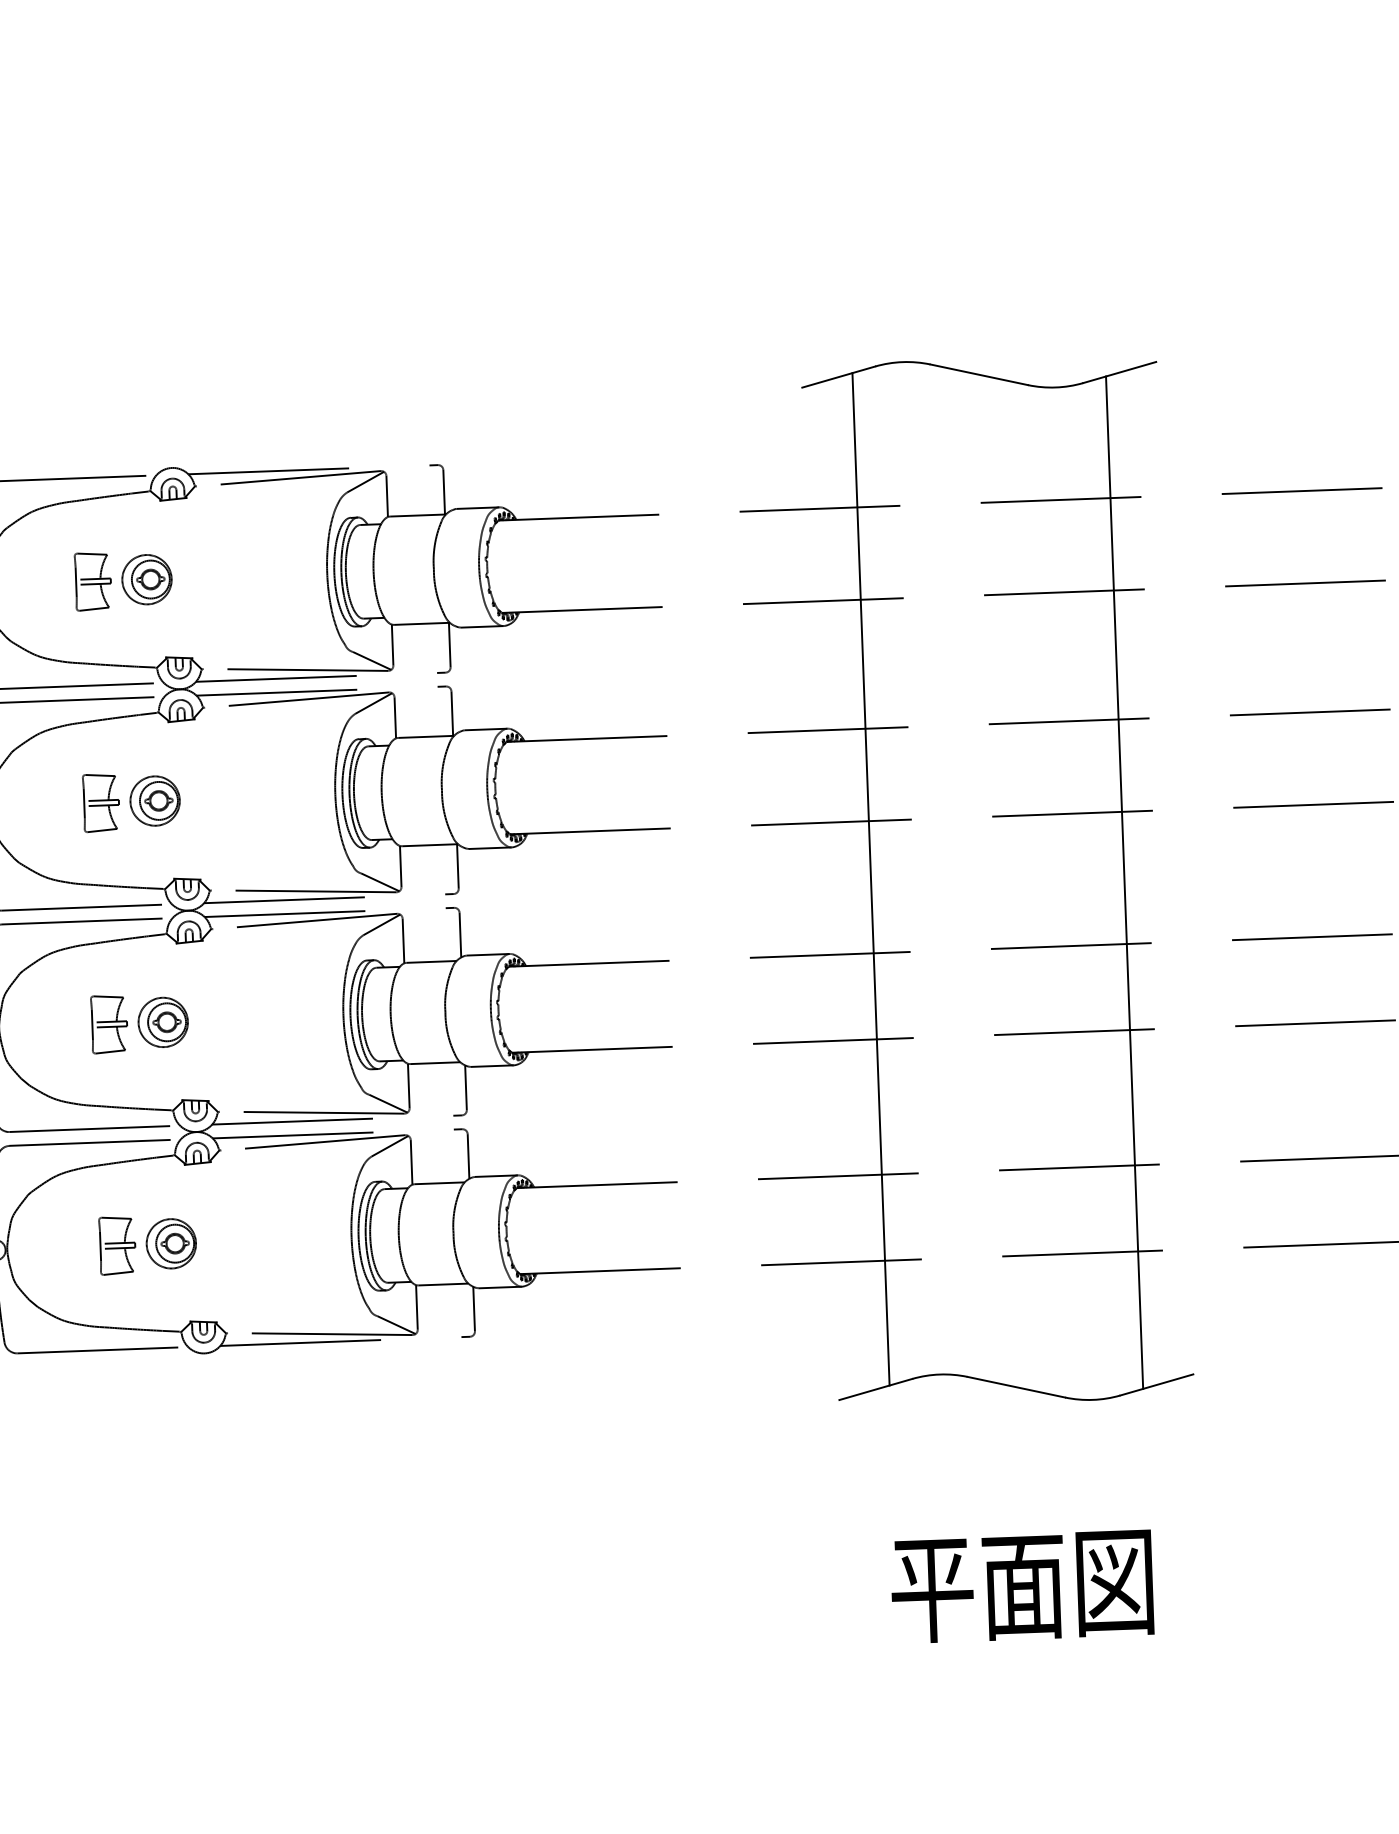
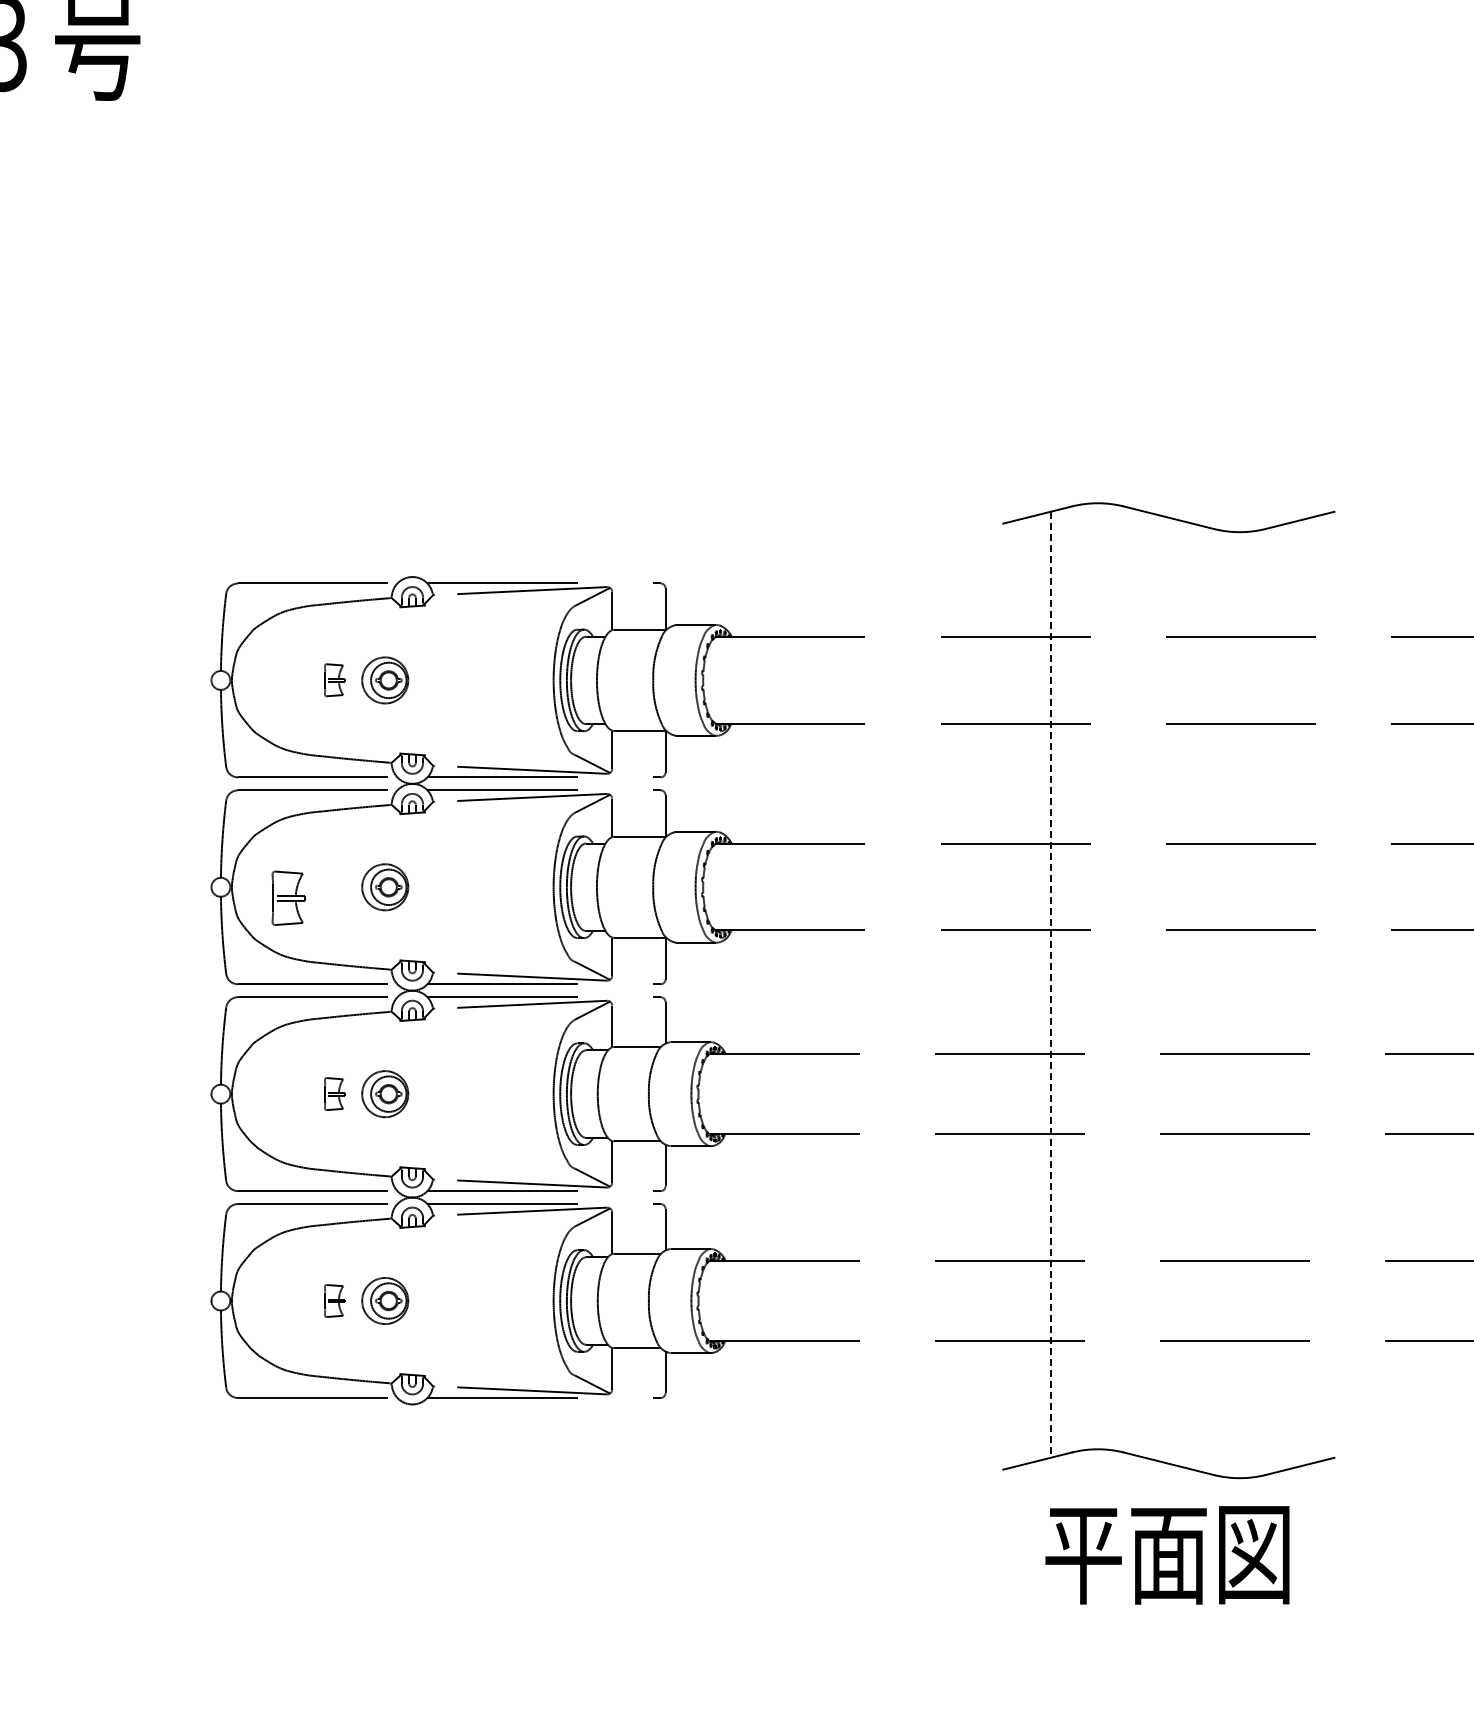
part: (92, 580) -> (334, 679), size x0.6
part: (100, 802) -> (288, 897), moved
line: (870, 880) -> (1050, 985), solid -> dashed
line: (1124, 882) -> (1287, 996), removed
part: (108, 1023) -> (334, 1093), size x0.6
part: (117, 1245) -> (334, 1300), size x0.6
text: (1022, 1587) -> (1167, 1555), moved

